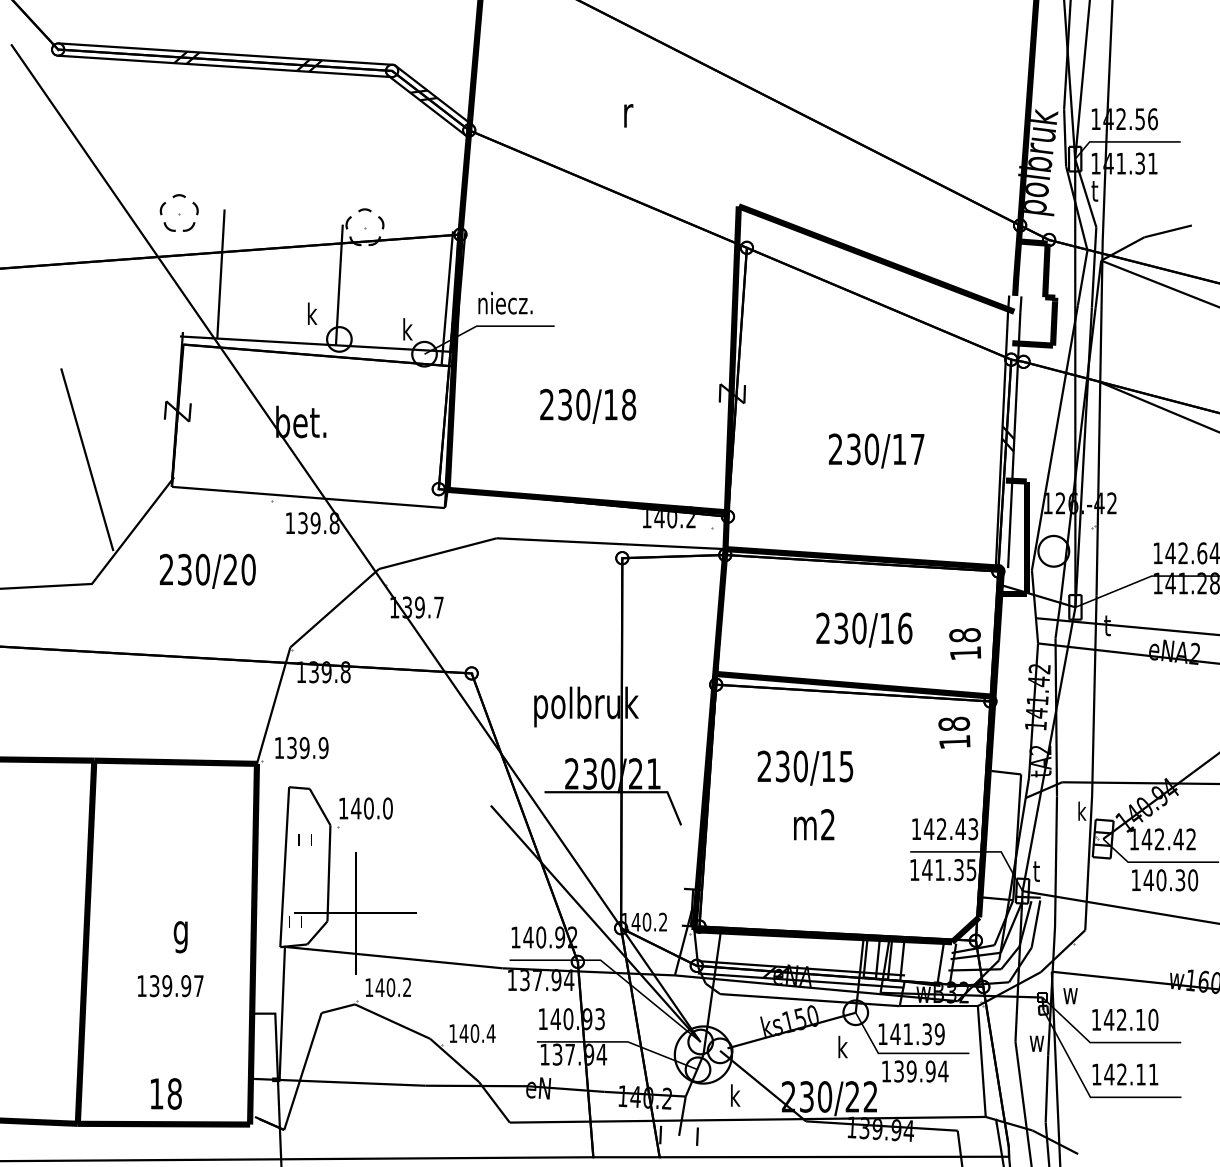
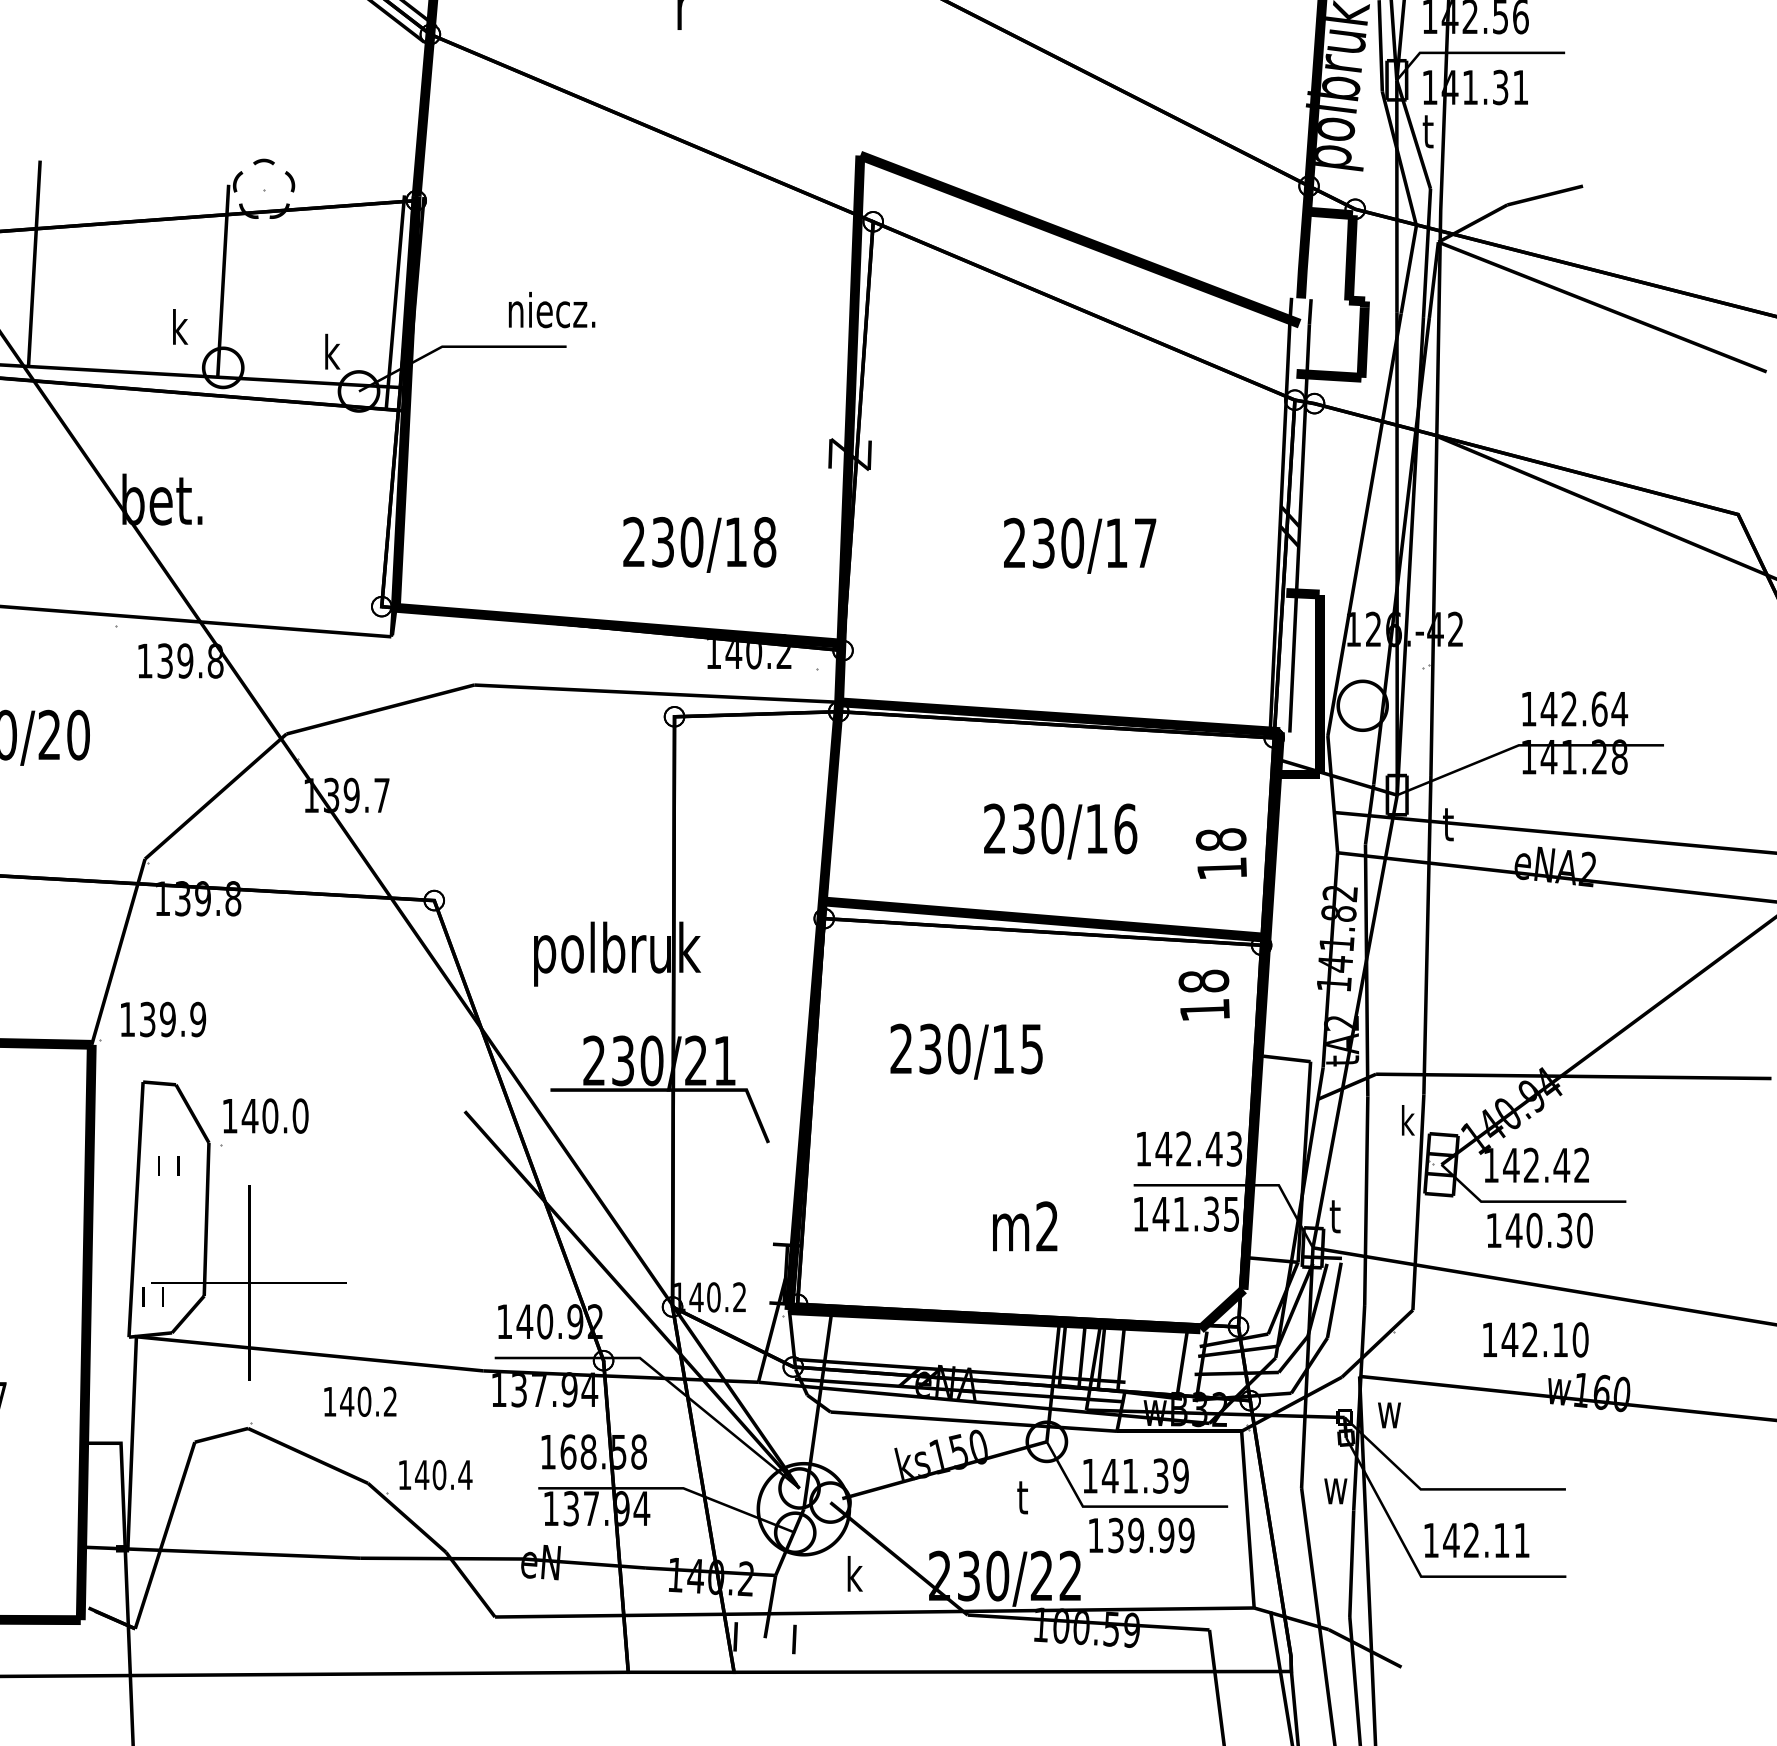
text: (505, 302) -> (551, 308), moved
text: (588, 405) -> (700, 543), moved
text: (1038, 681) -> (1338, 913), 141.42 -> 141.82
text: (814, 824) -> (1025, 1226), moved
text: (387, 987) -> (358, 1401), moved
text: (577, 1019) -> (603, 1452), 140.93 -> 168.58
text: (1125, 1019) -> (1536, 1339), moved
text: (842, 1046) -> (1025, 1495), k -> t
text: (943, 1071) -> (1186, 1535), 139.94 -> 139.99
text: (886, 1129) -> (1095, 1628), 139.94 -> 100.59

